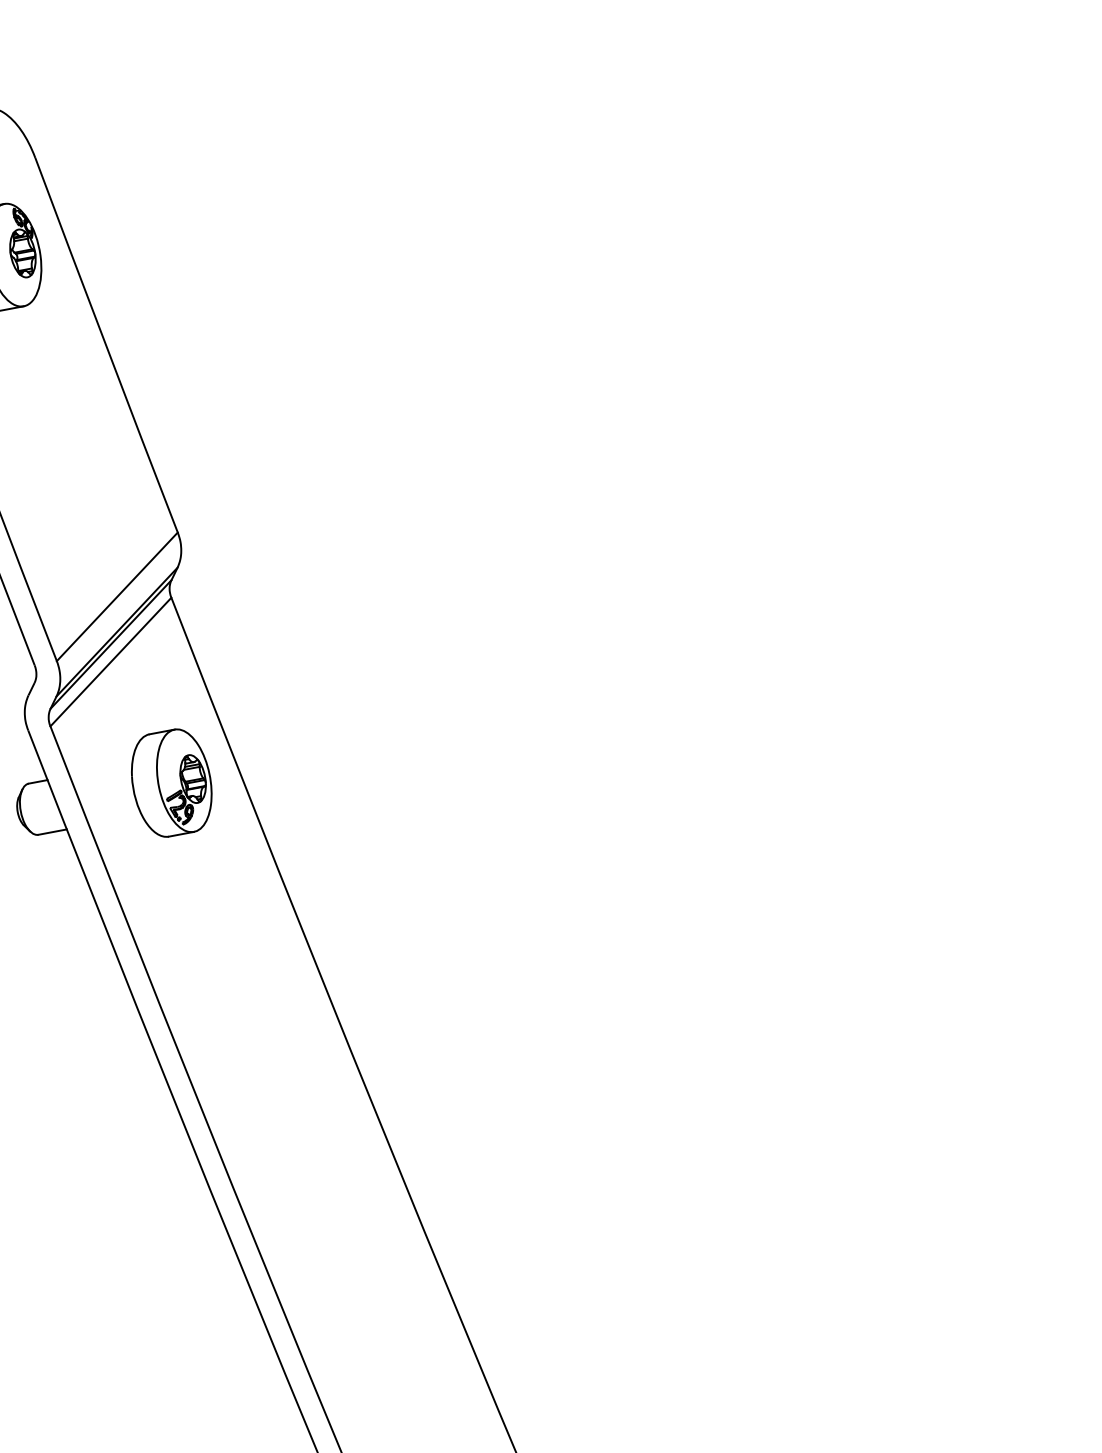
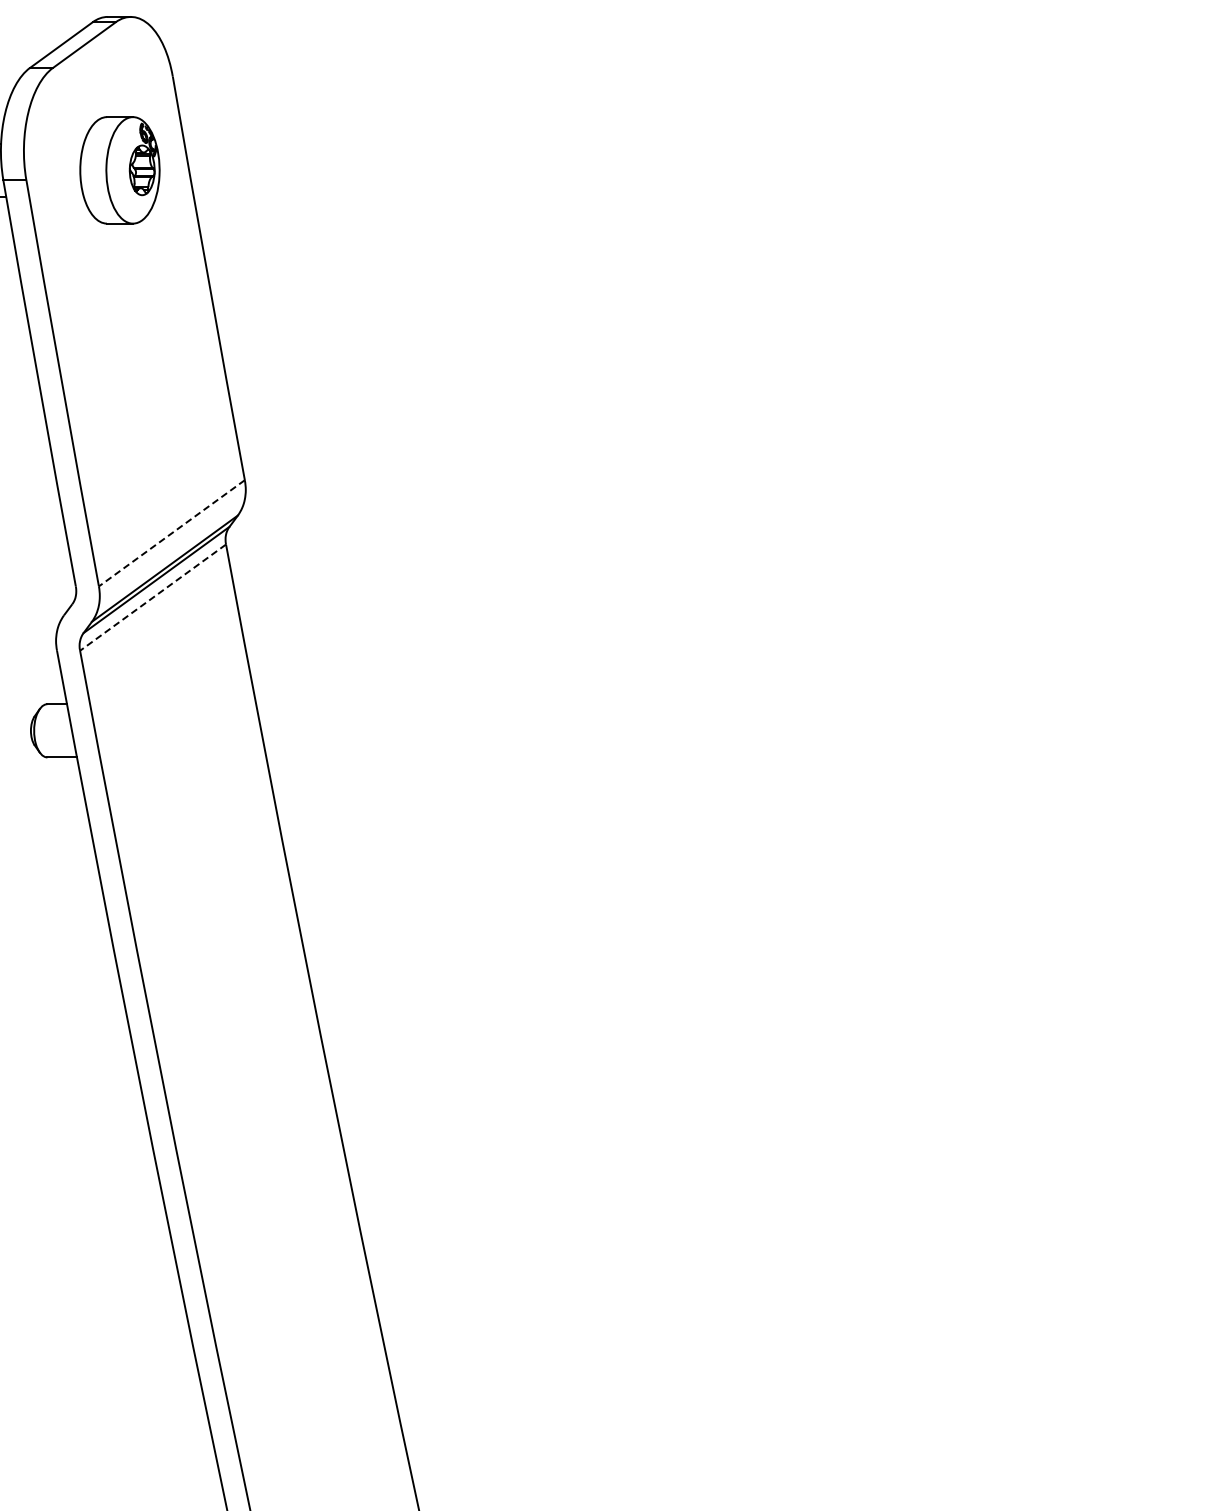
line: (116, 597) -> (171, 533), solid -> dashed
line: (110, 662) -> (152, 597), solid -> dashed
part: (171, 782) -> (190, 730), removed

